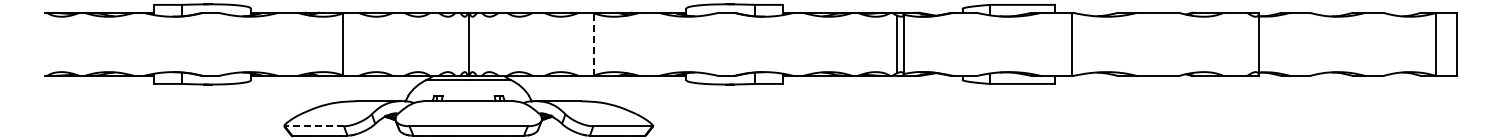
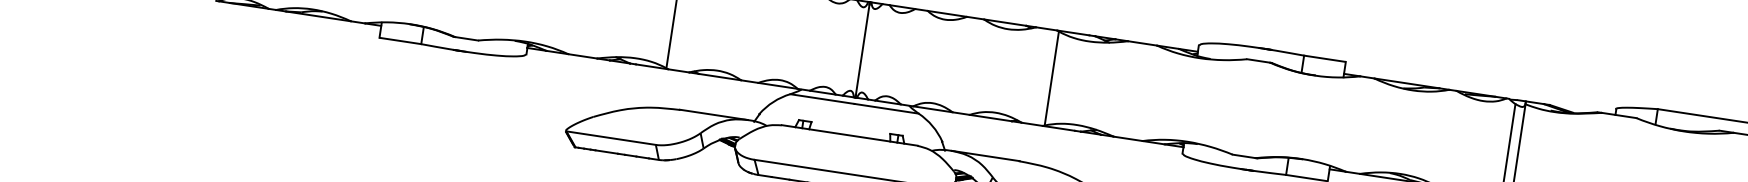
line: (594, 43) -> (1052, 77), dashed -> solid
line: (314, 126) -> (611, 138), dashed -> solid

